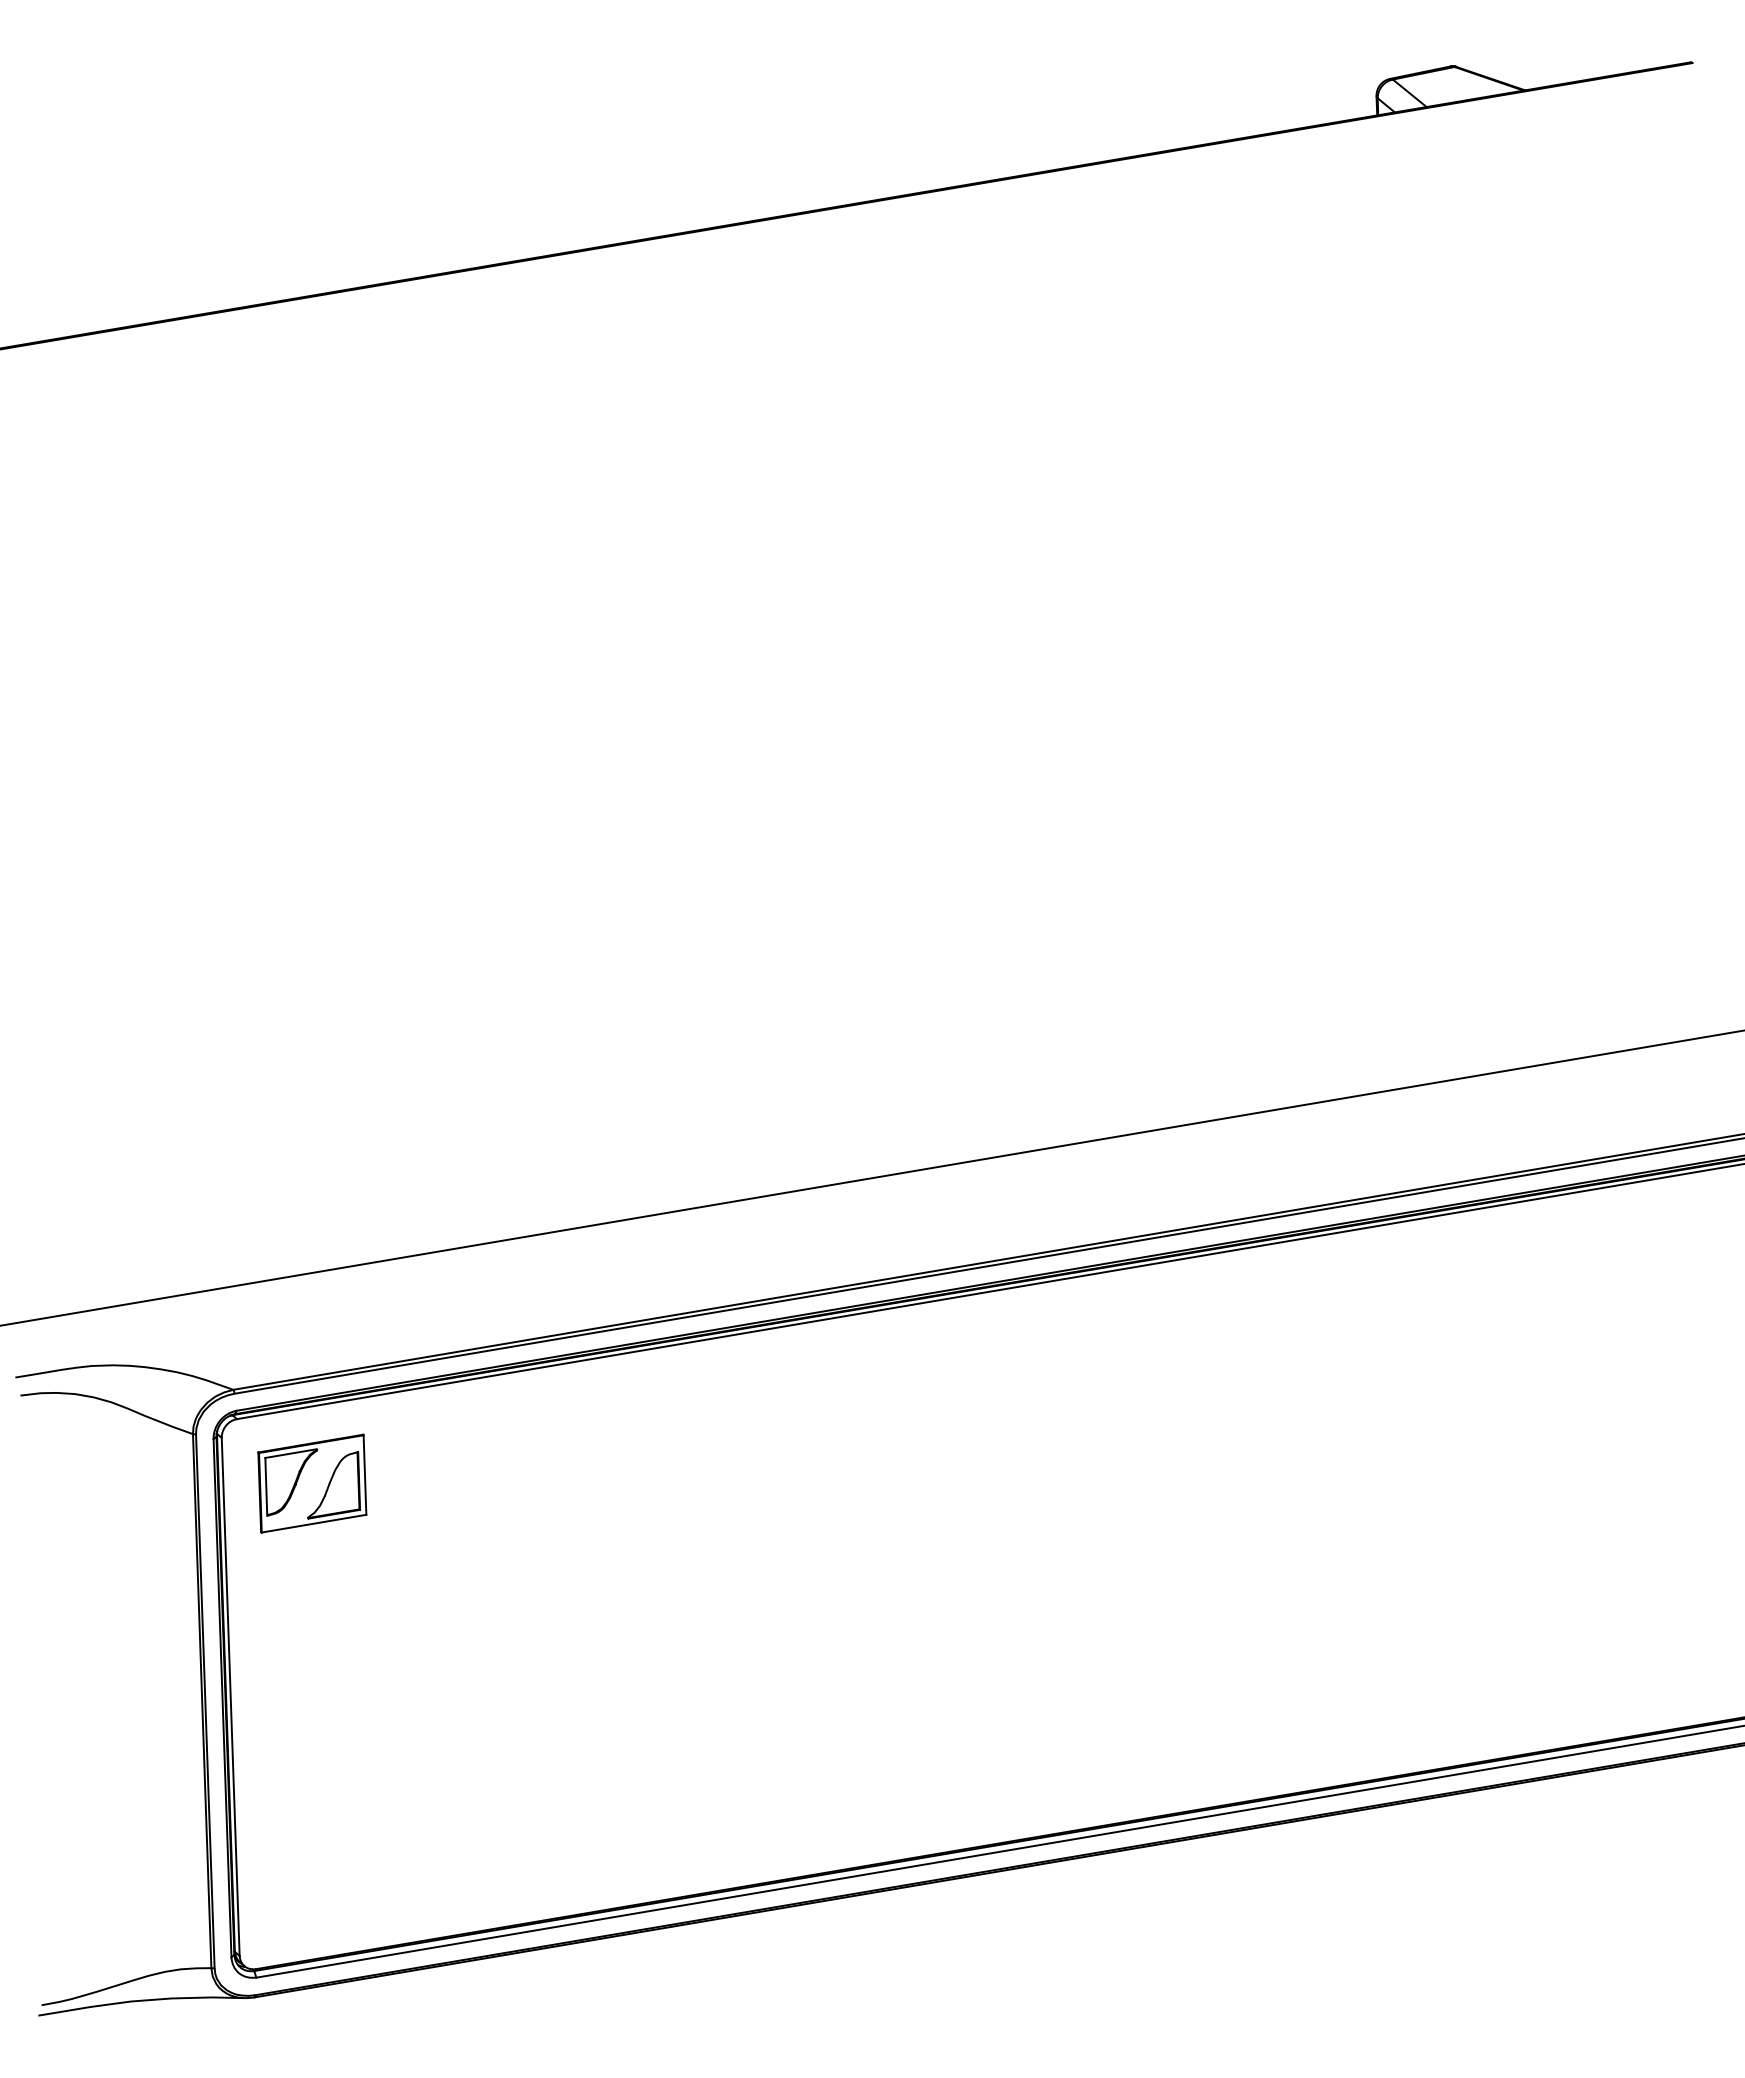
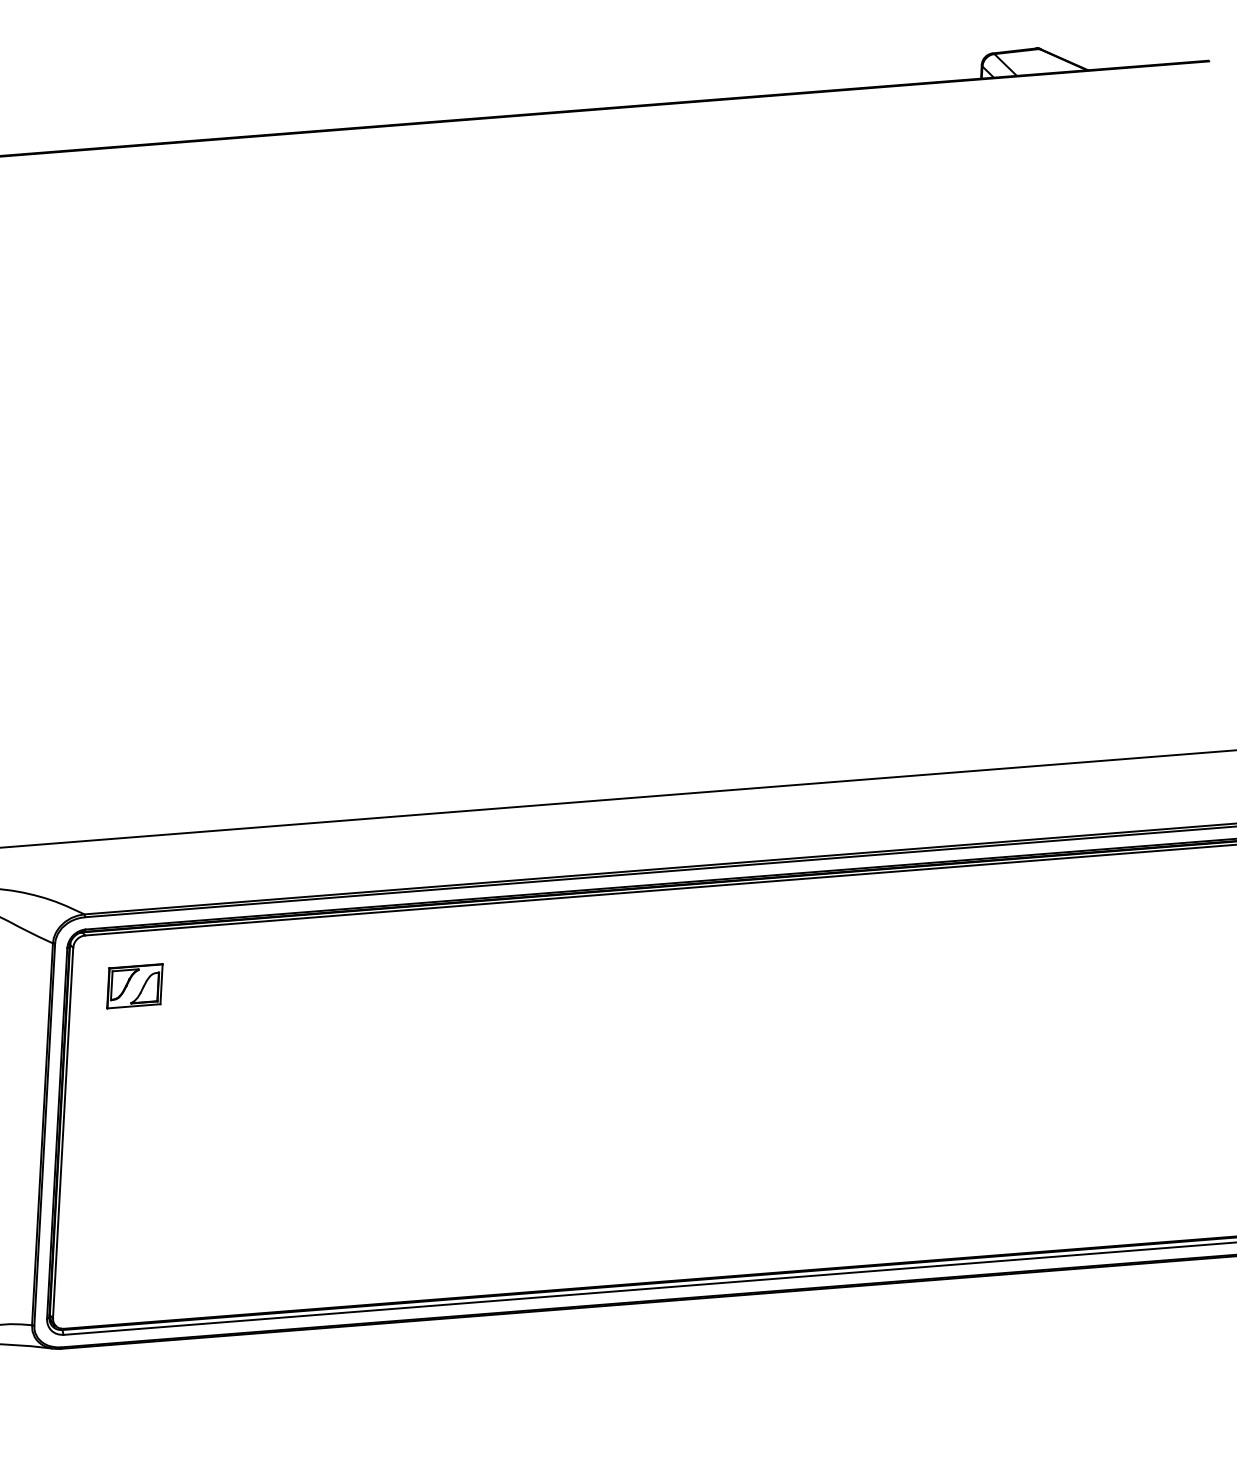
part: (312, 1483) -> (135, 986), size x0.7

